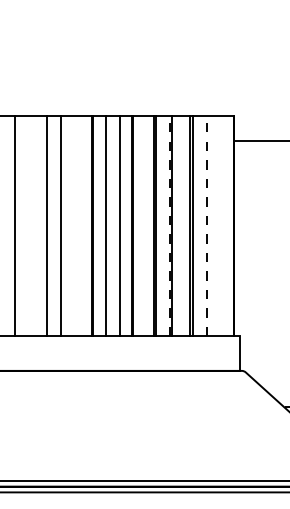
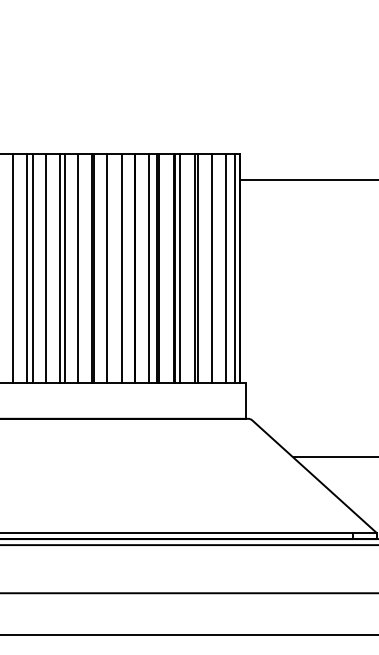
line: (169, 225) -> (173, 267), dashed -> solid
line: (207, 225) -> (212, 267), dashed -> solid
line: (28, 226) -> (26, 268), added
line: (35, 226) -> (33, 268), added
line: (65, 226) -> (64, 268), added
line: (77, 226) -> (77, 268), added
line: (146, 226) -> (149, 268), added
line: (176, 226) -> (180, 268), added
line: (219, 226) -> (225, 268), added
line: (228, 226) -> (234, 268), added

